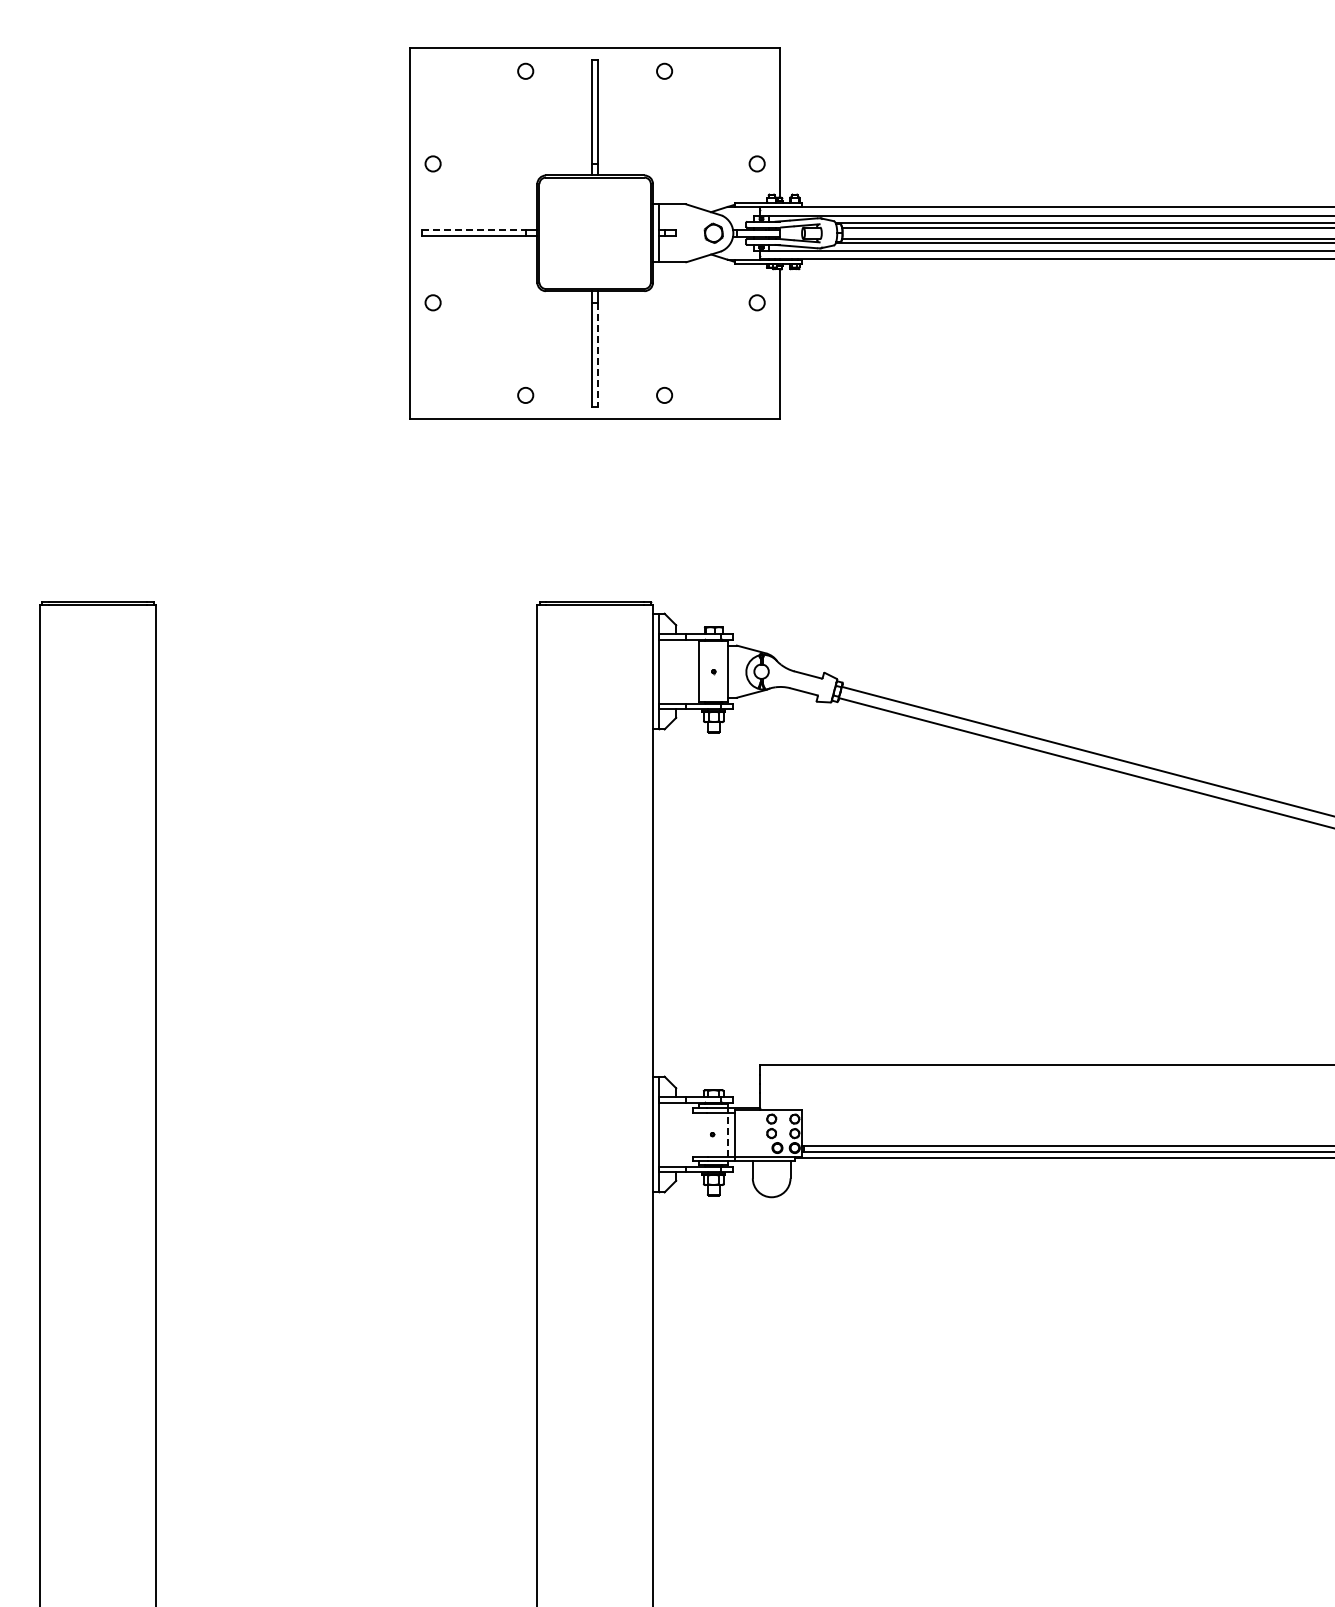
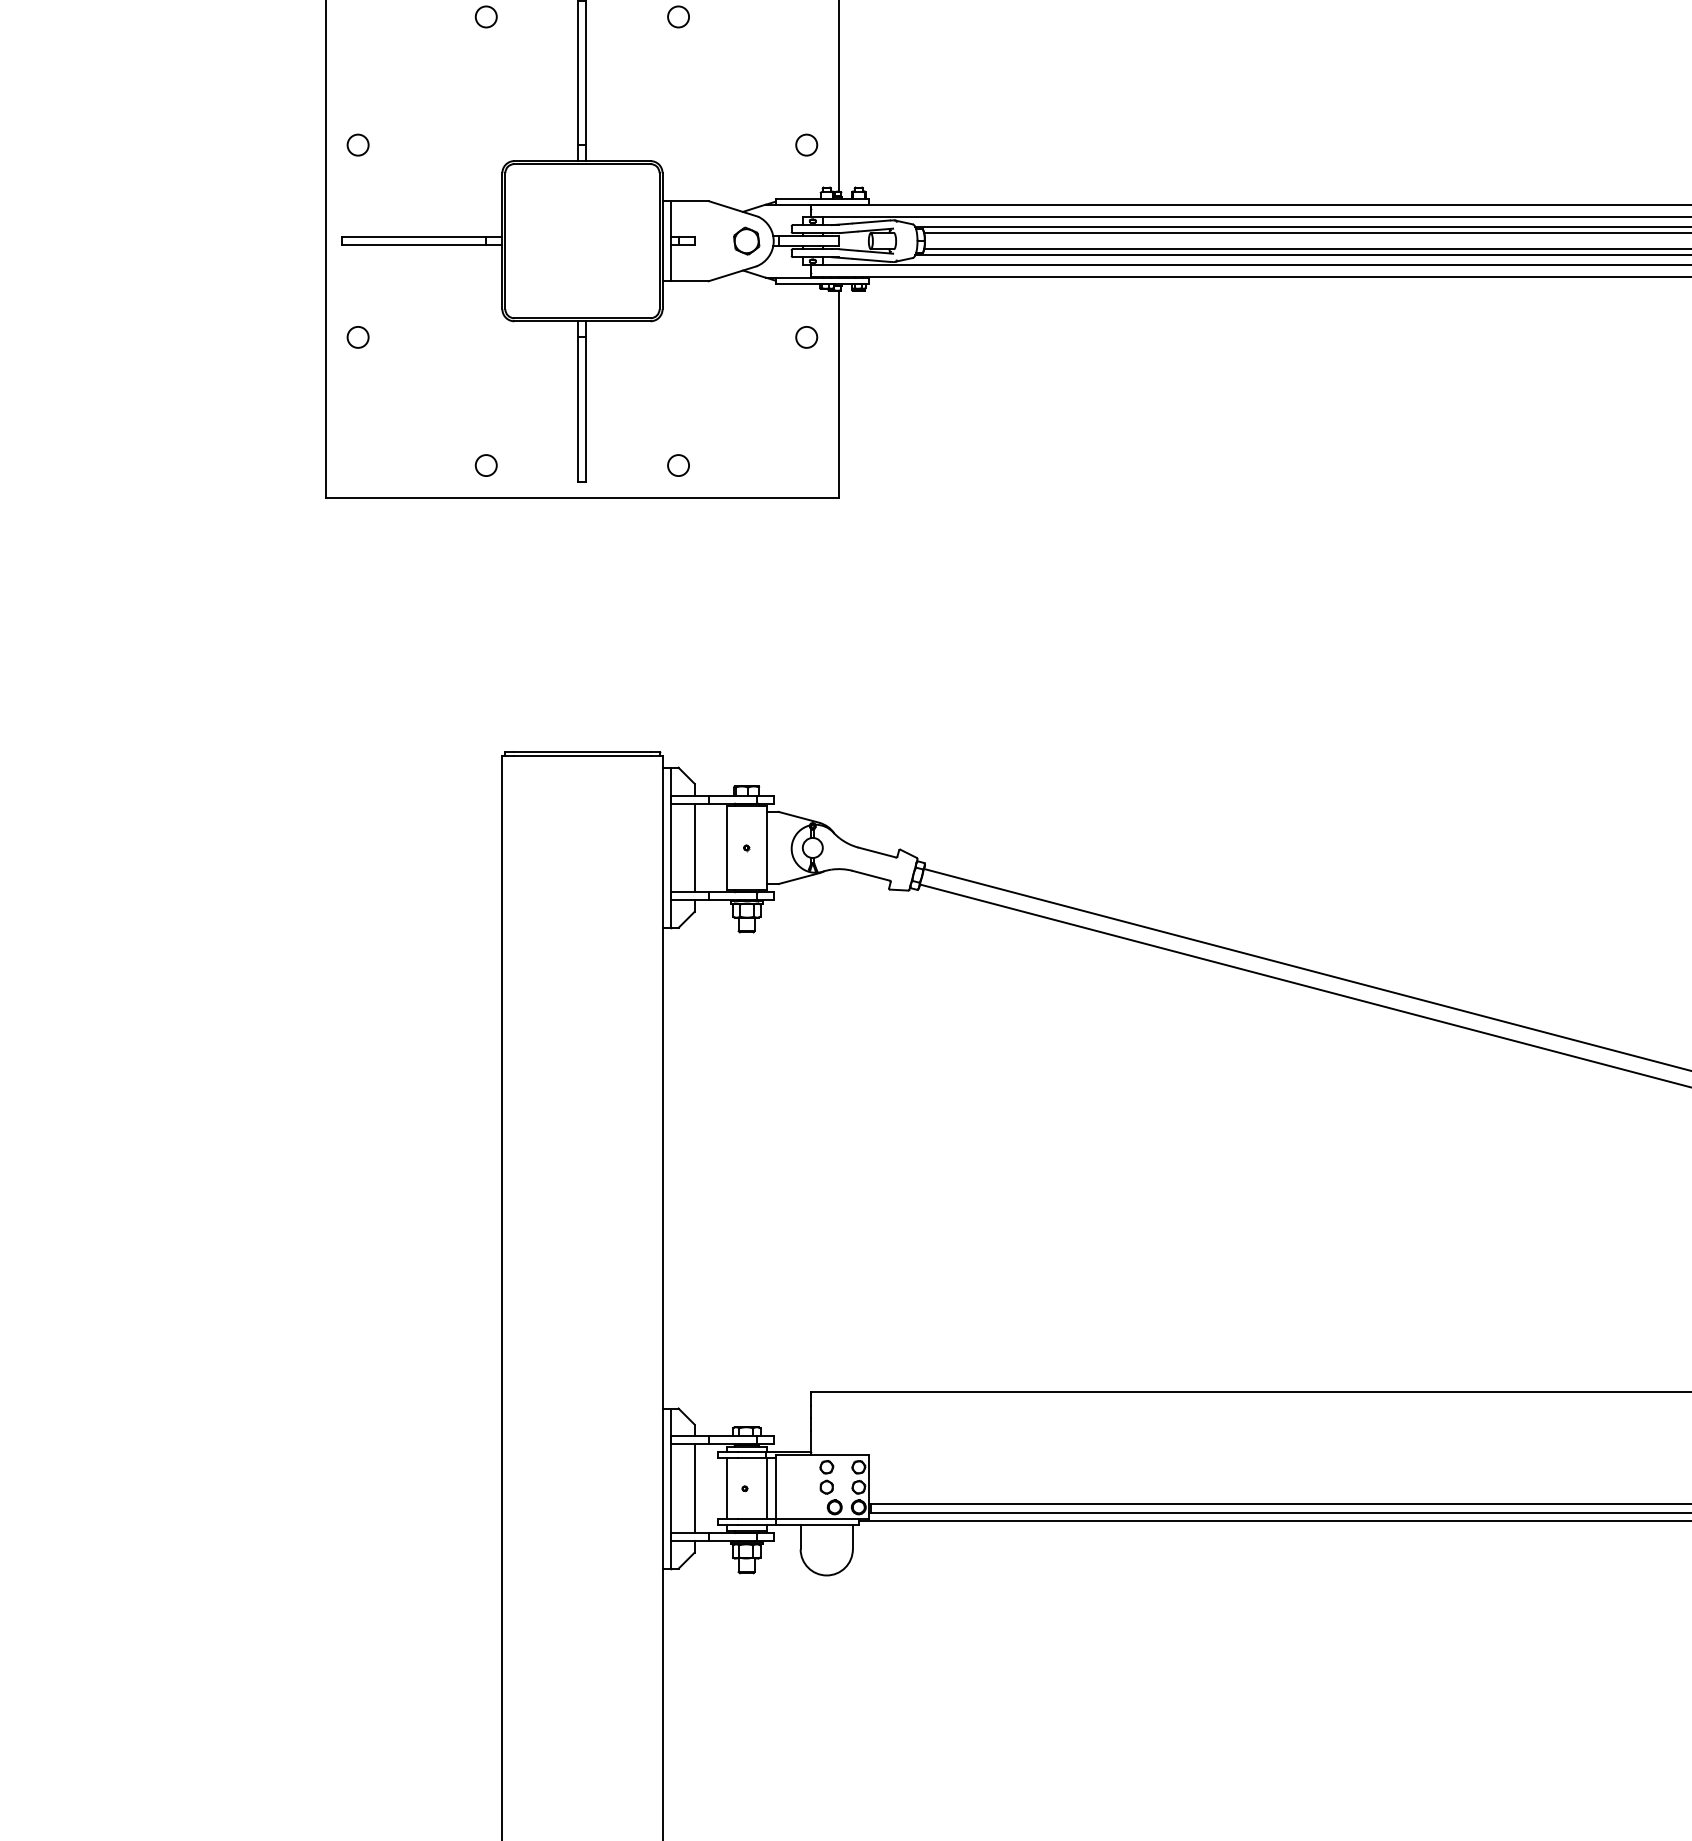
line: (474, 230) -> (415, 237), dashed -> solid
line: (598, 355) -> (587, 410), dashed -> solid
line: (676, 671) -> (695, 847), added
line: (676, 1134) -> (695, 1488), added
line: (699, 1134) -> (726, 1488), added
line: (728, 1134) -> (767, 1488), dashed -> solid

